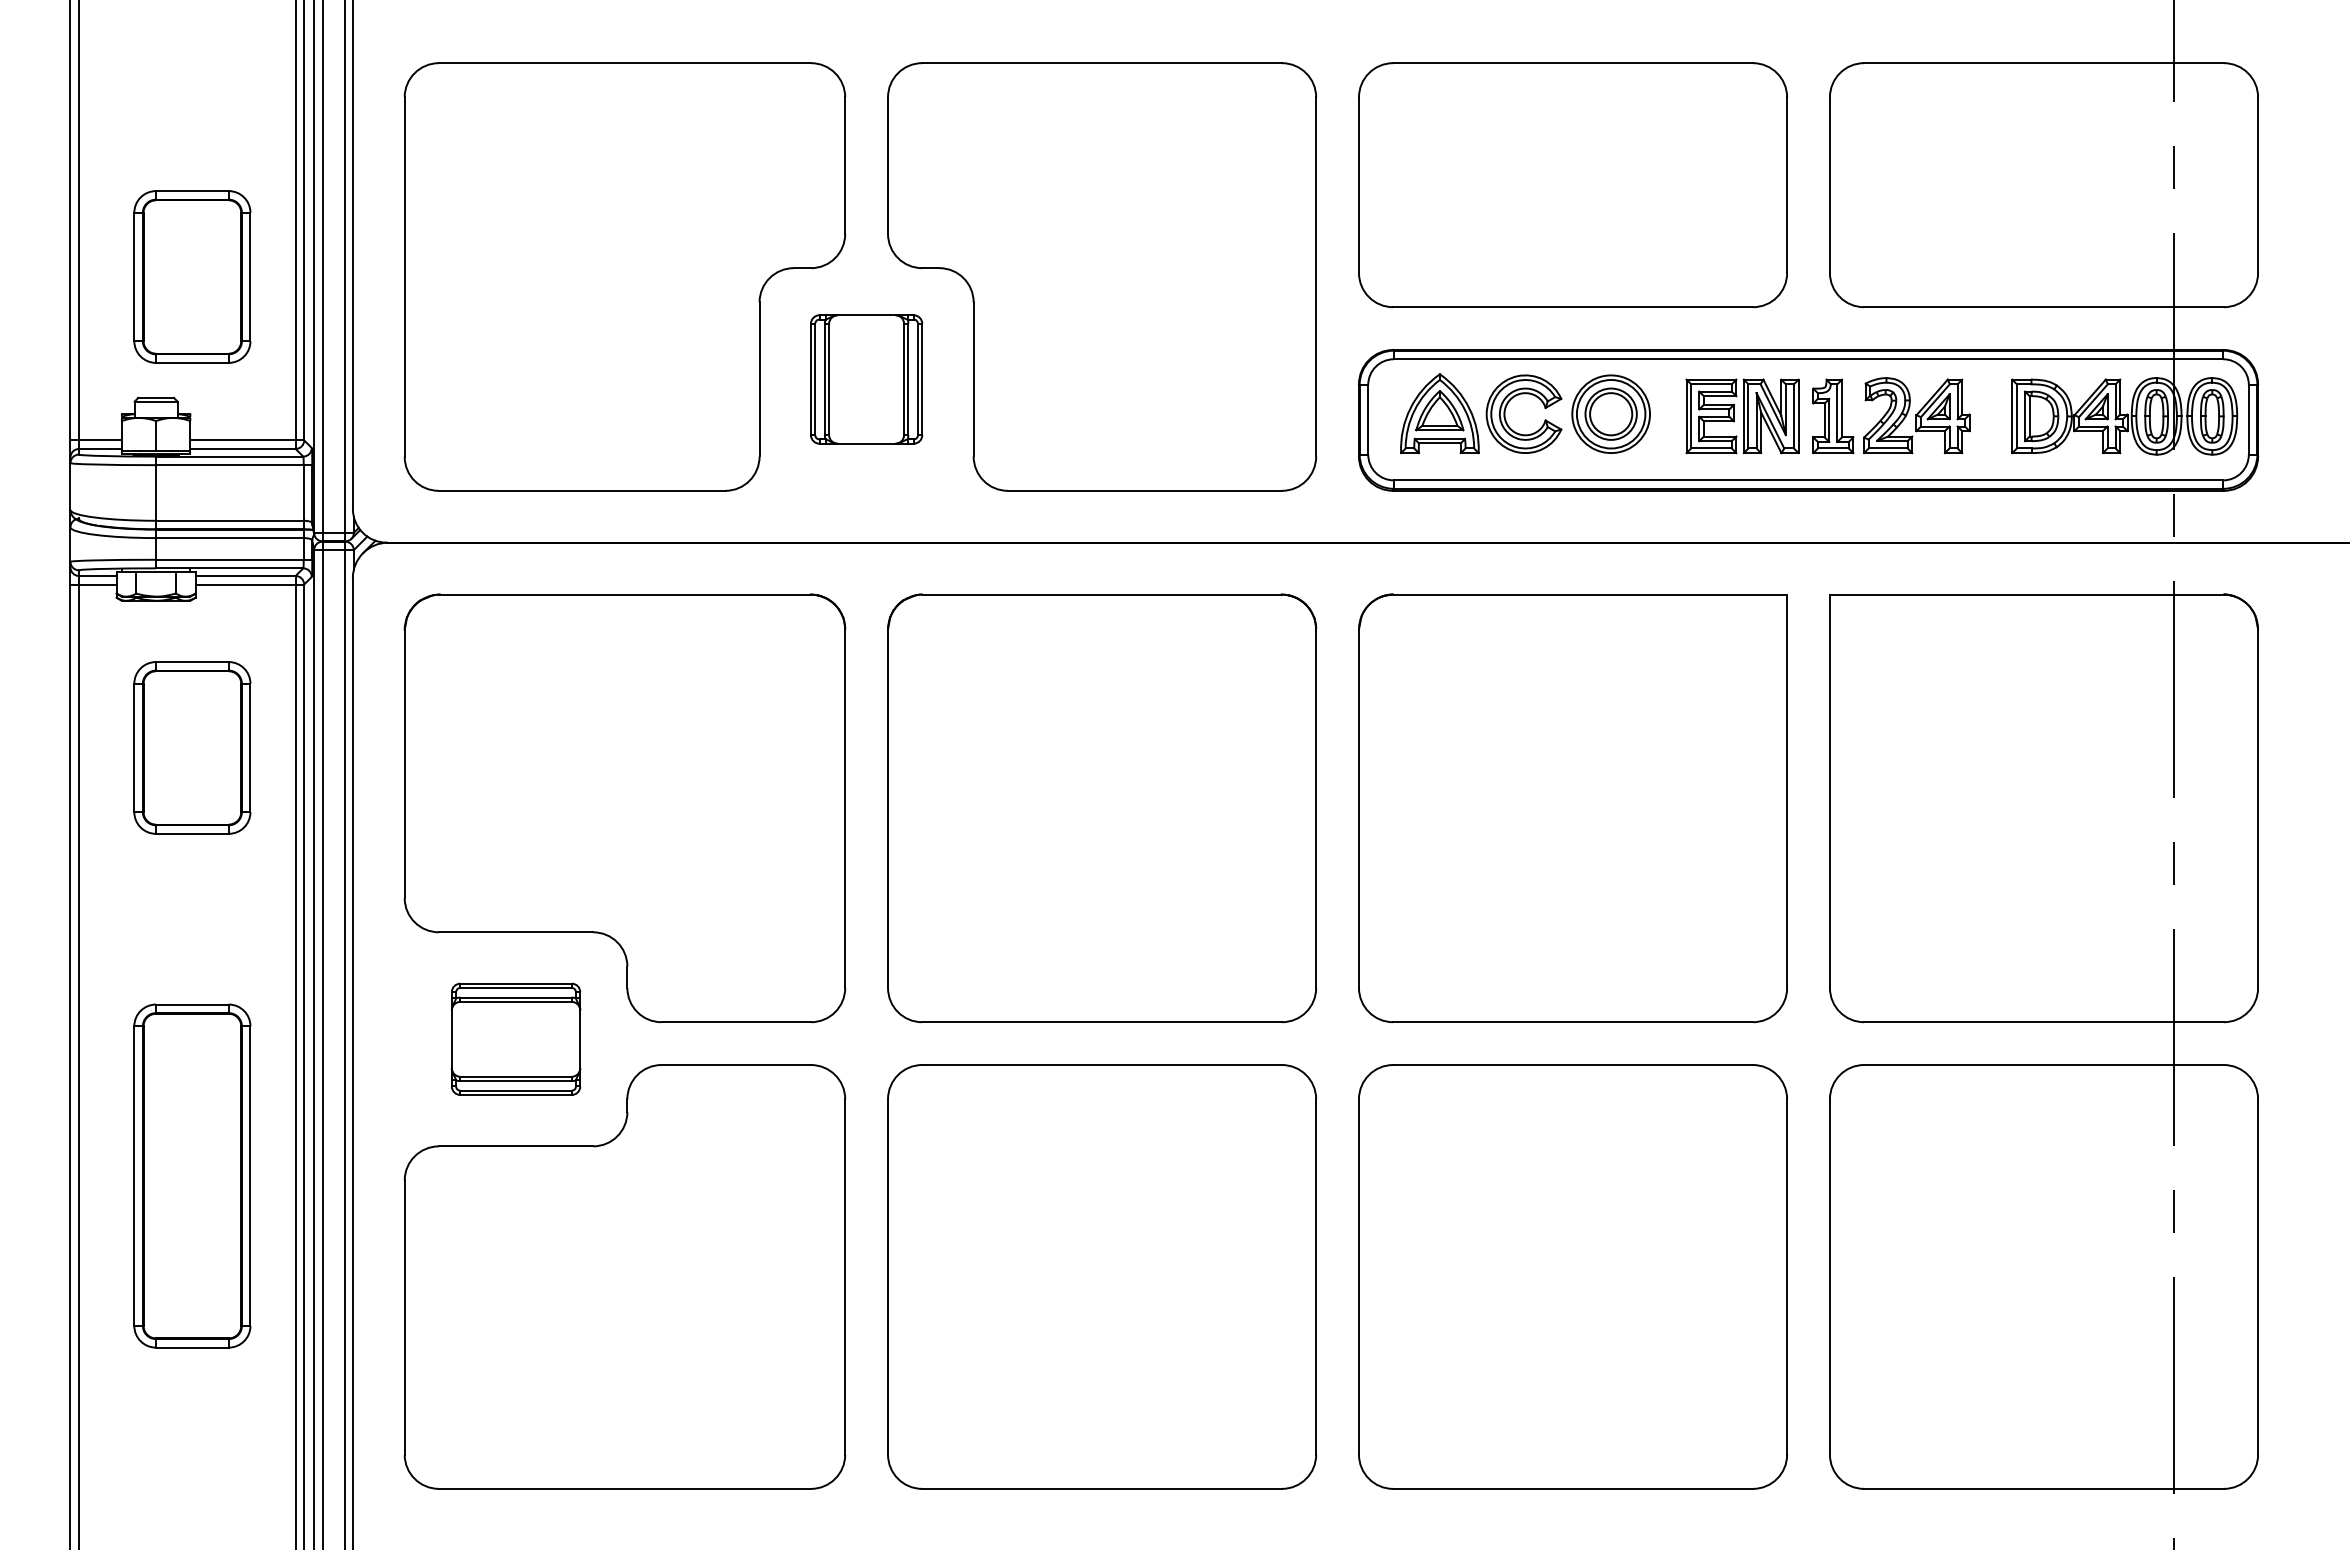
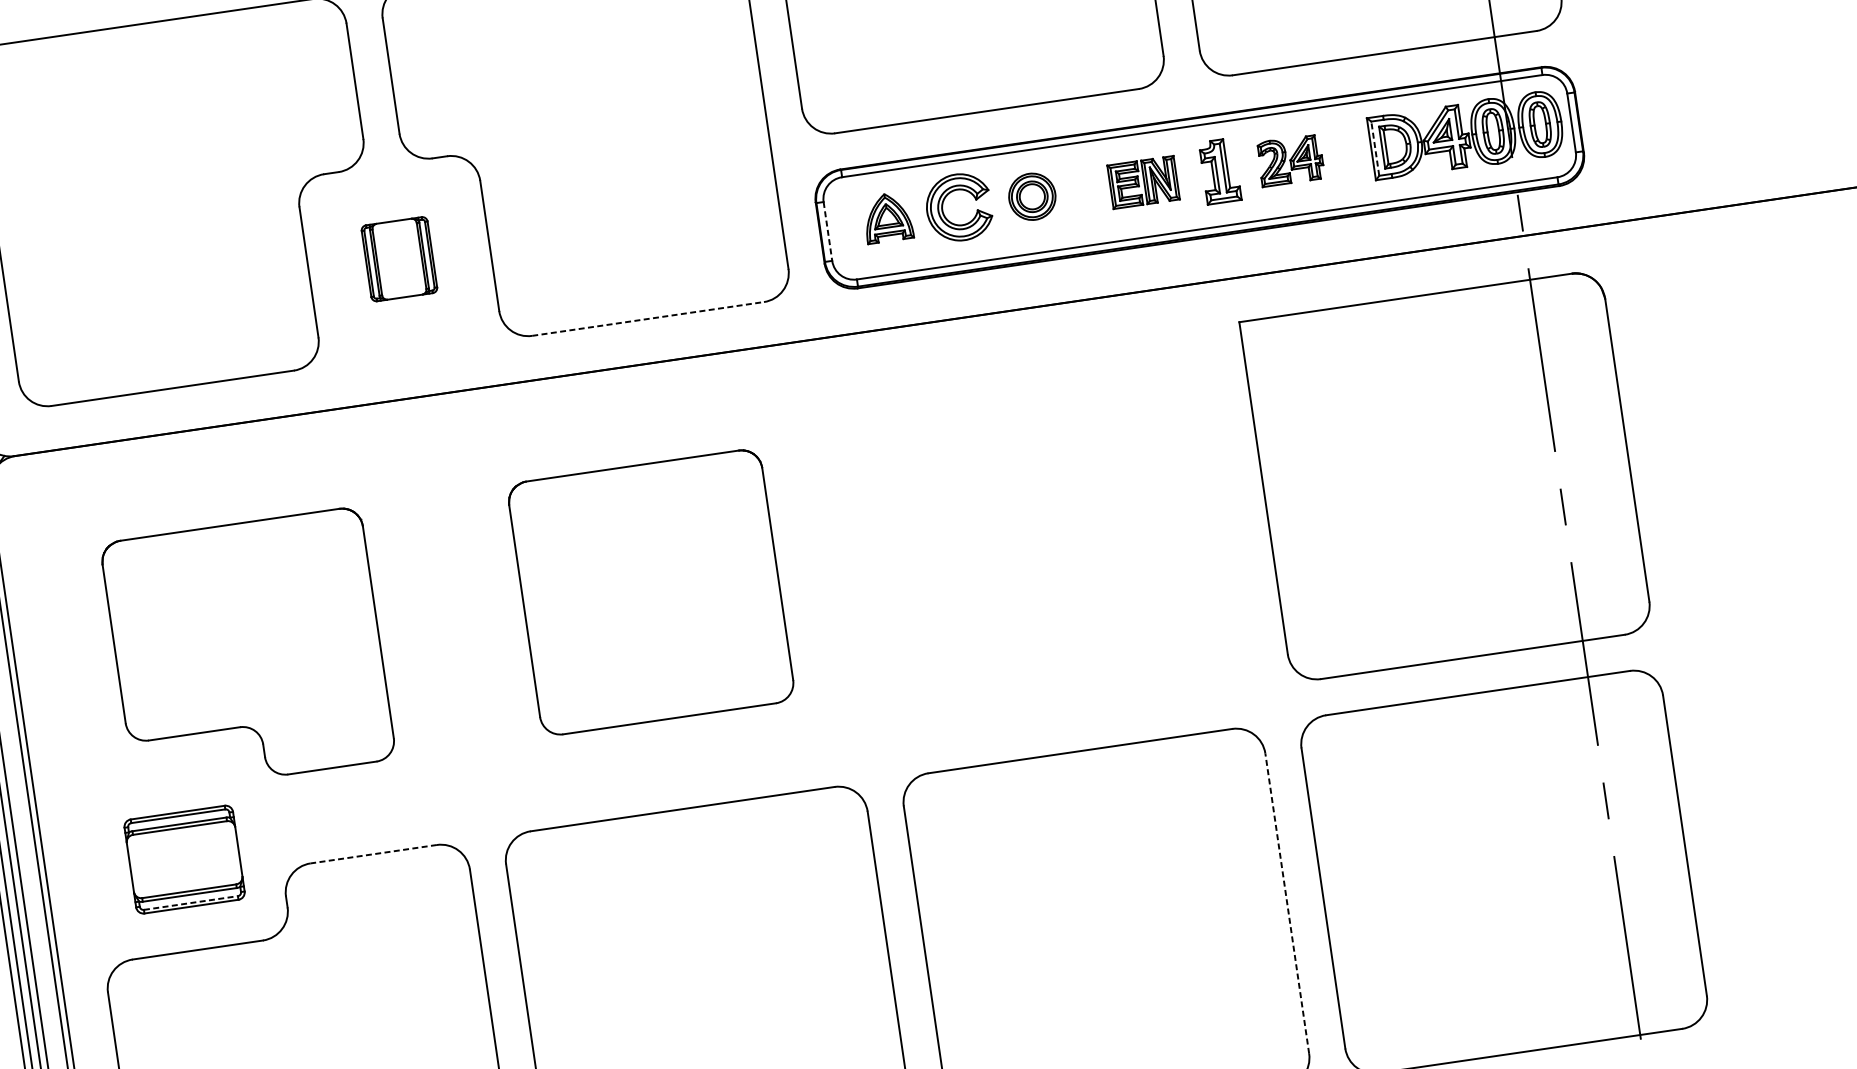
part: (866, 379) -> (399, 259), size x0.7
part: (1439, 413) -> (887, 217), size x0.7
part: (1610, 413) -> (1031, 196), size x0.7
part: (1916, 415) -> (1290, 160), size x0.7
line: (2016, 415) -> (1374, 147), solid -> dashed
part: (1742, 416) -> (1143, 182), size x0.7
line: (1368, 419) -> (828, 231), solid -> dashed
line: (1145, 490) -> (648, 318), solid -> dashed
part: (624, 808) -> (247, 651), size x0.7
part: (1102, 808) -> (651, 592), size x0.7
part: (1572, 808) -> (1048, 534), removed
line: (736, 1065) -> (374, 854), solid -> dashed
line: (516, 1090) -> (191, 902), solid -> dashed
line: (1787, 1276) -> (1287, 903), solid -> dashed

